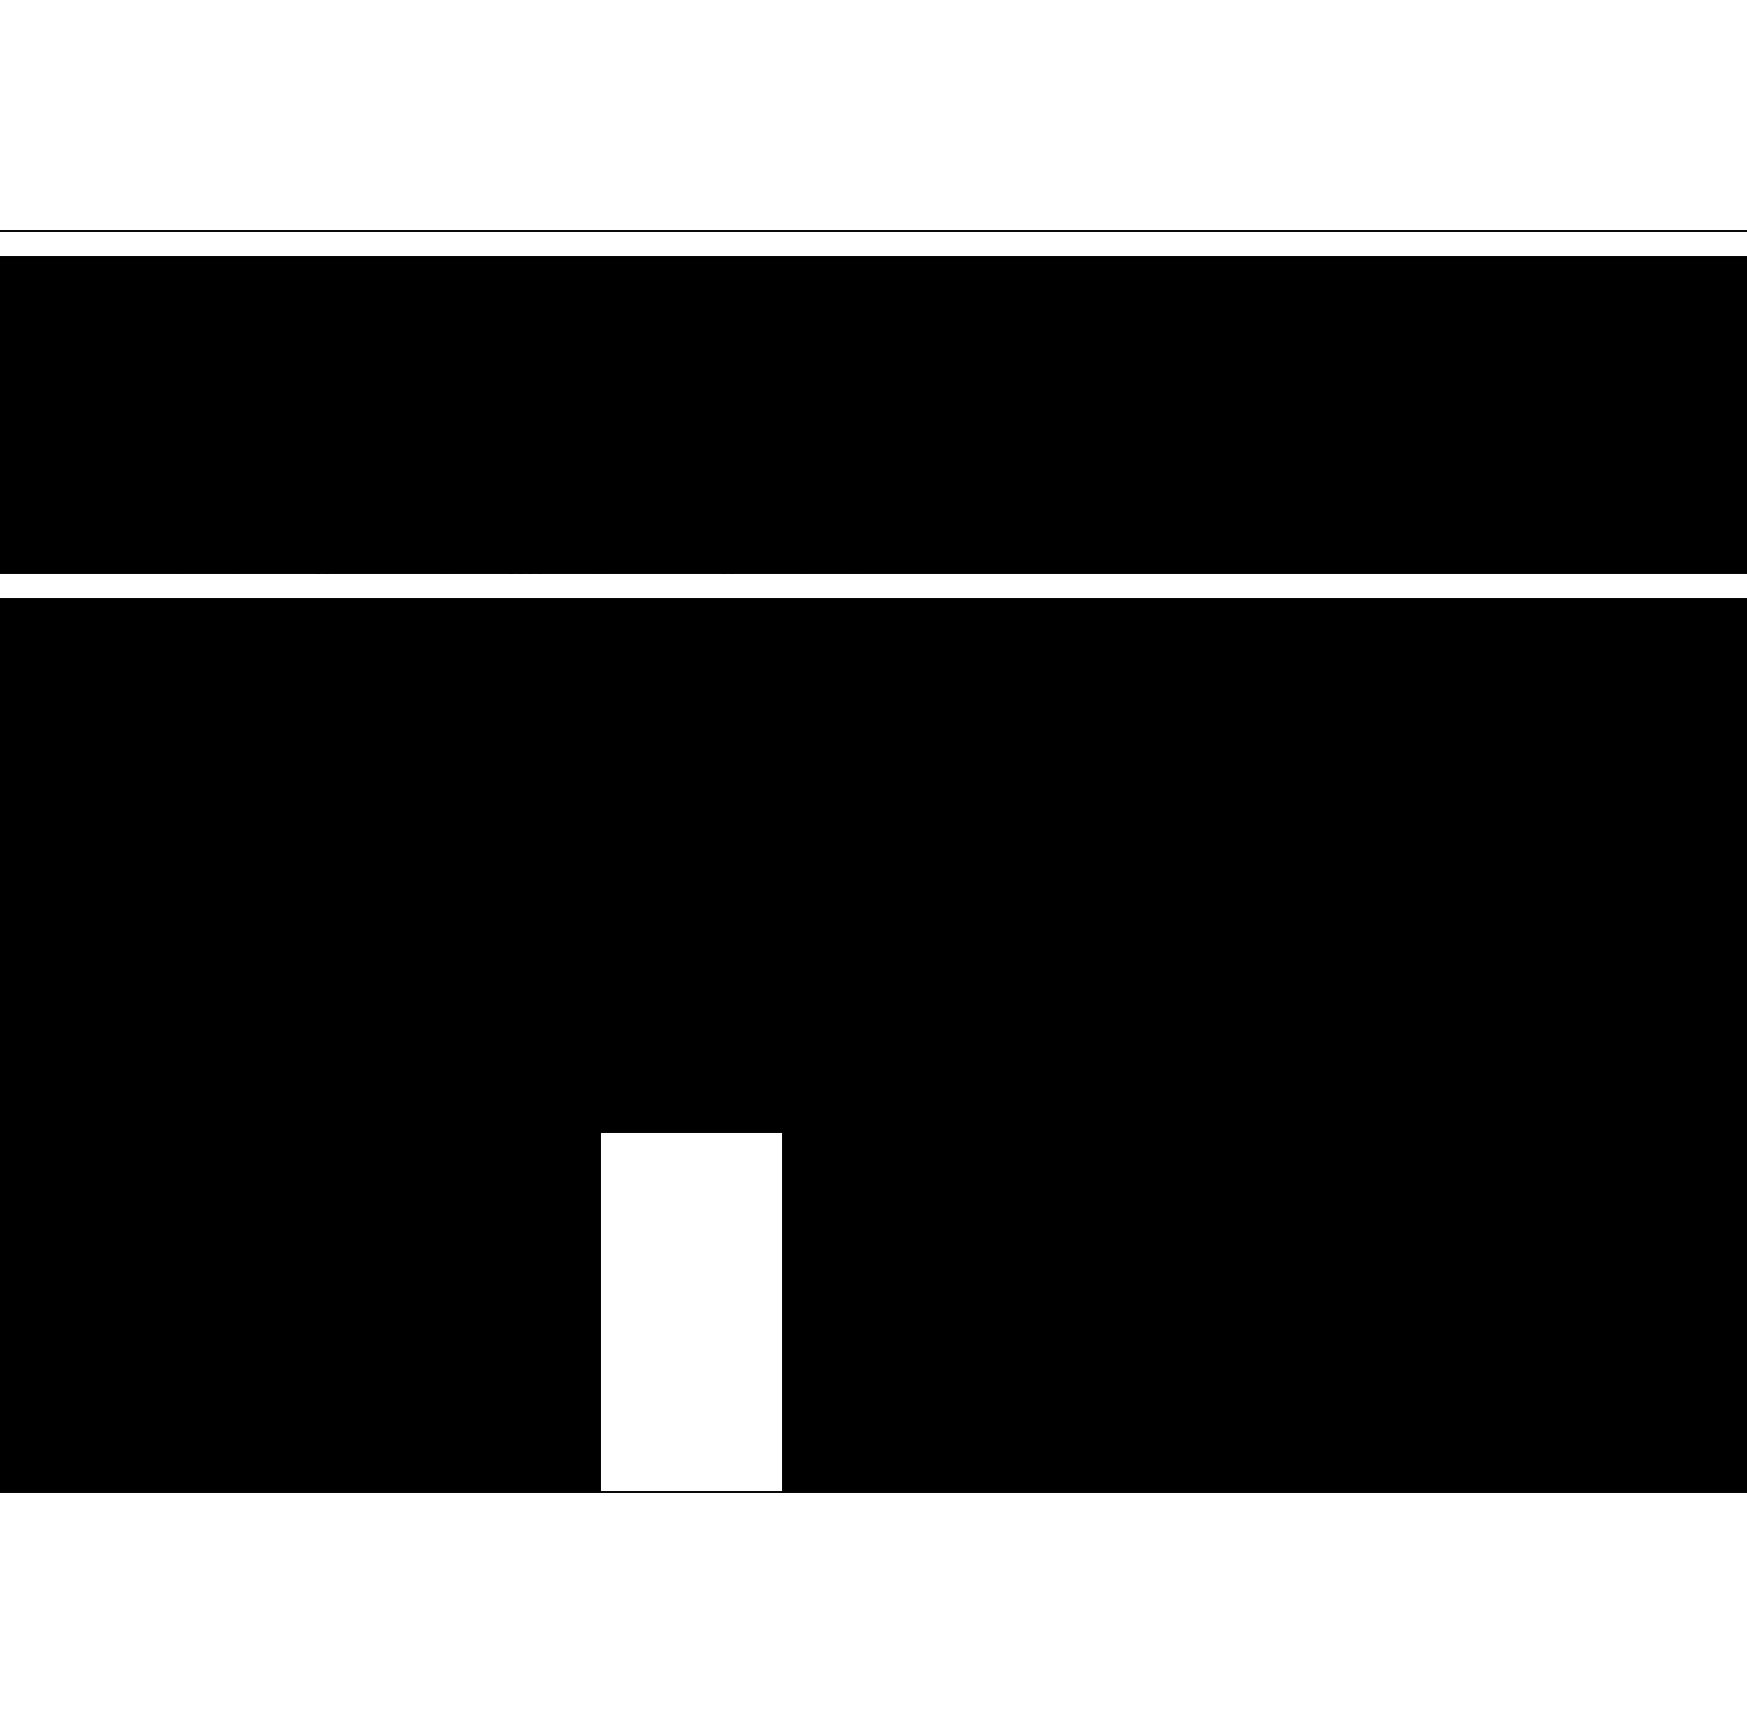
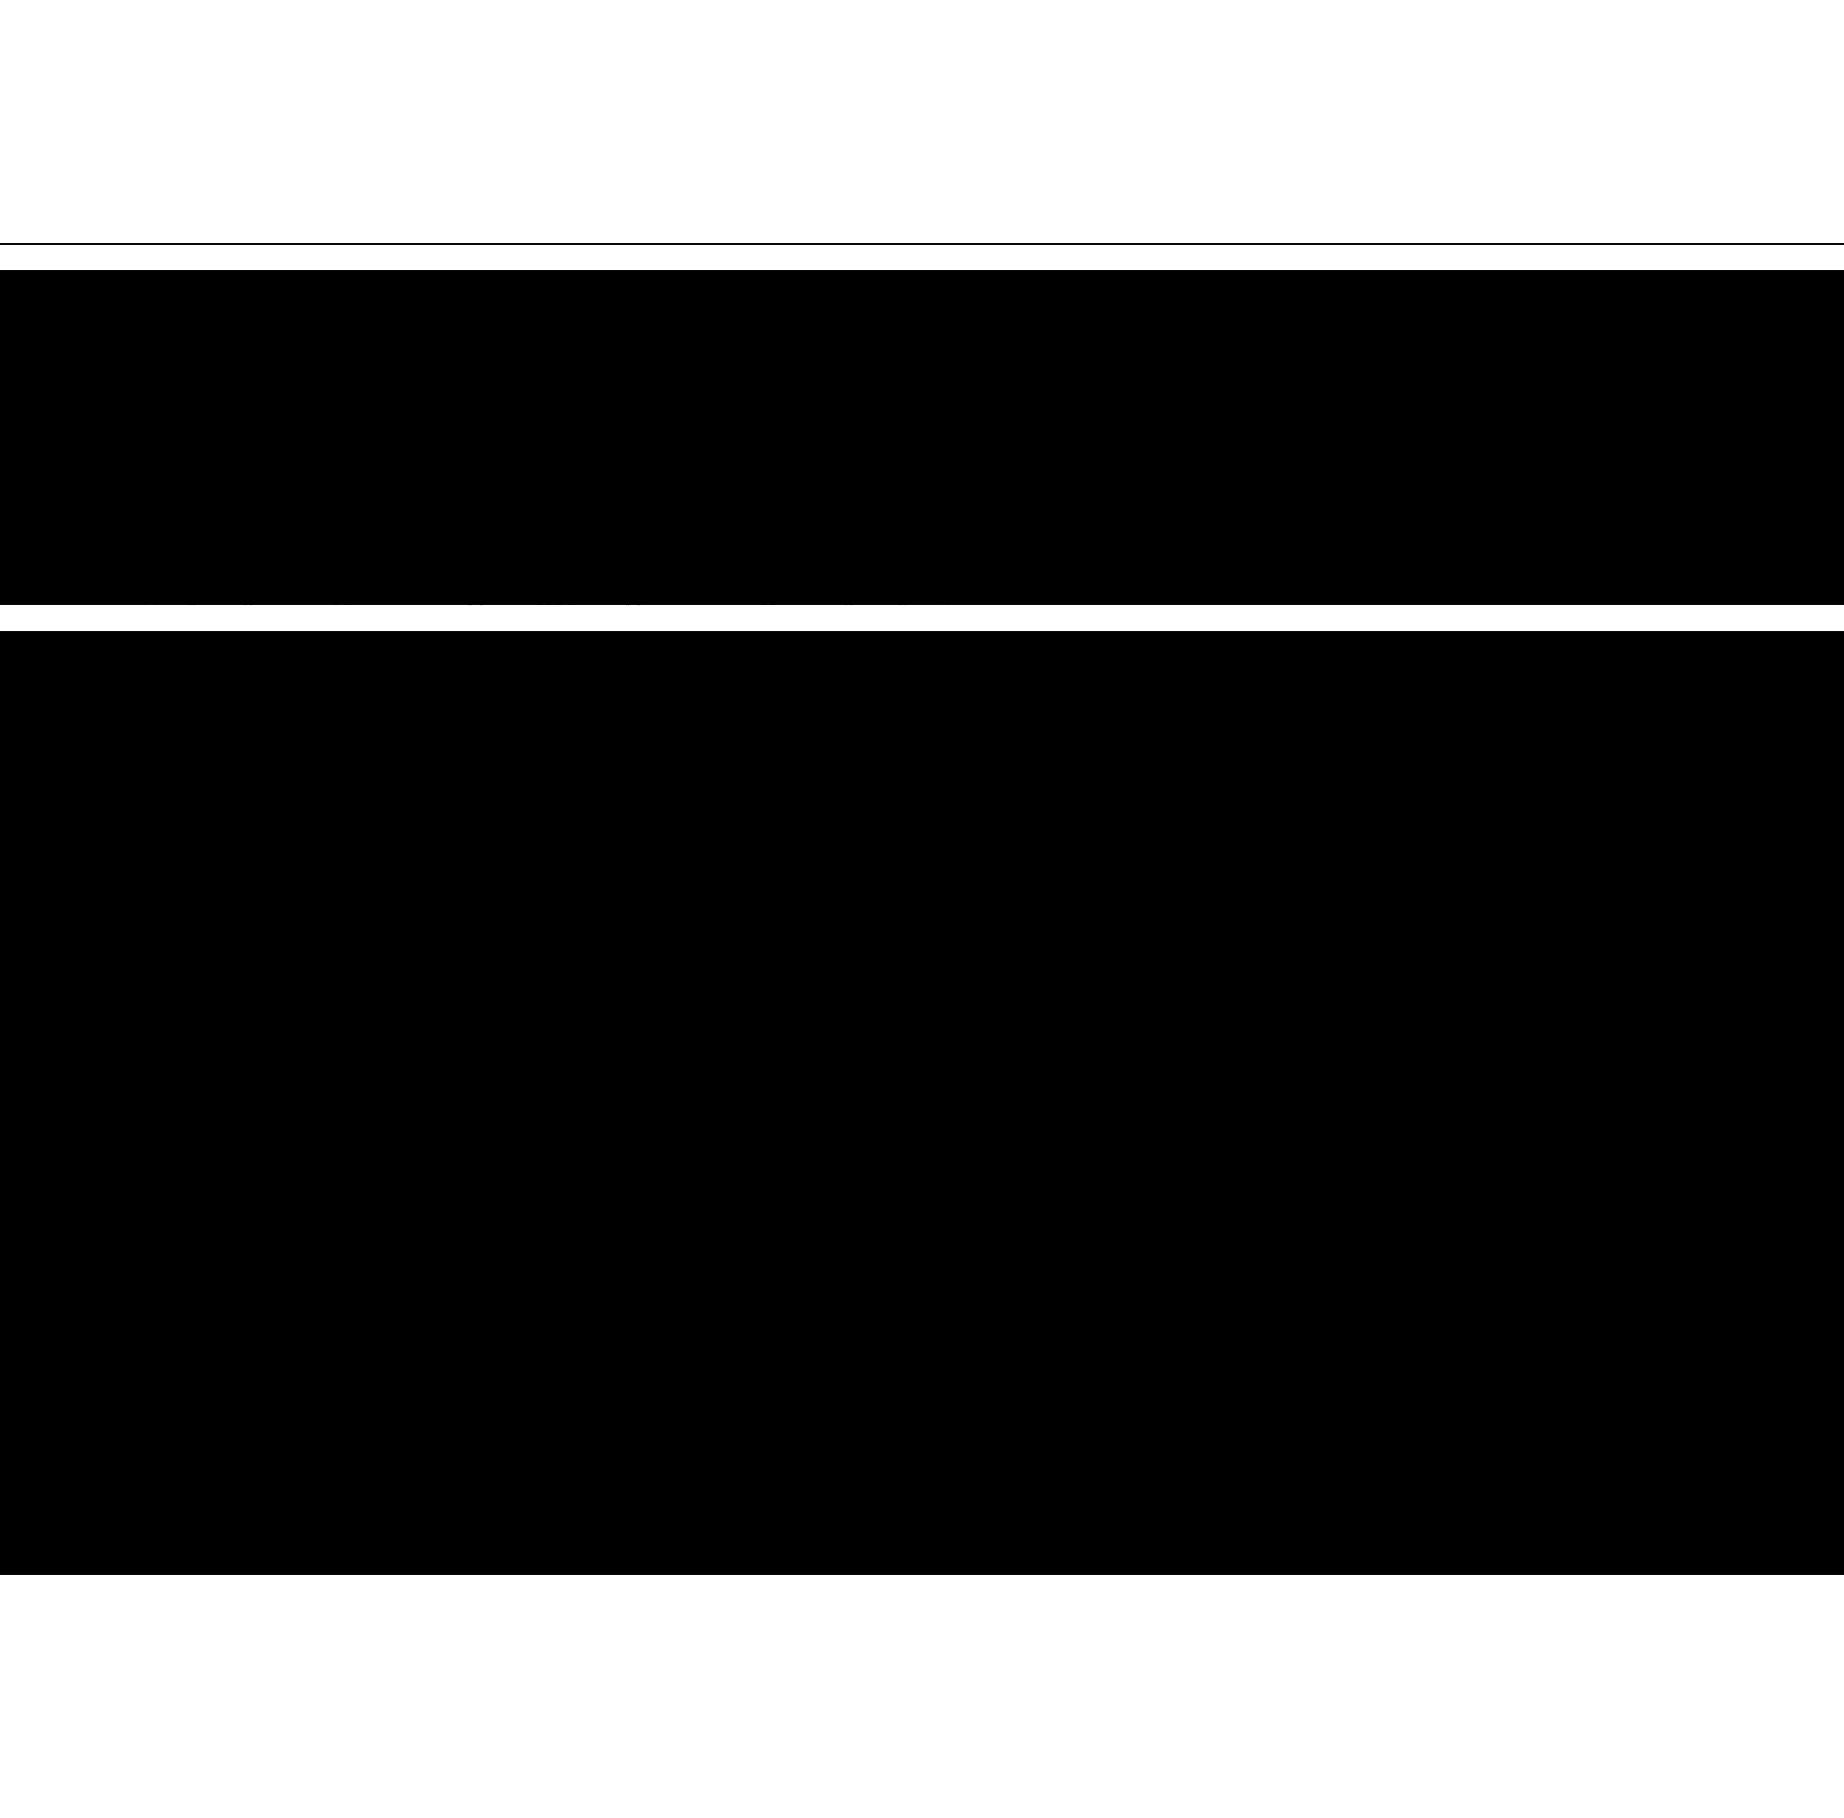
fill: (691, 1311) -> (729, 1383), added

